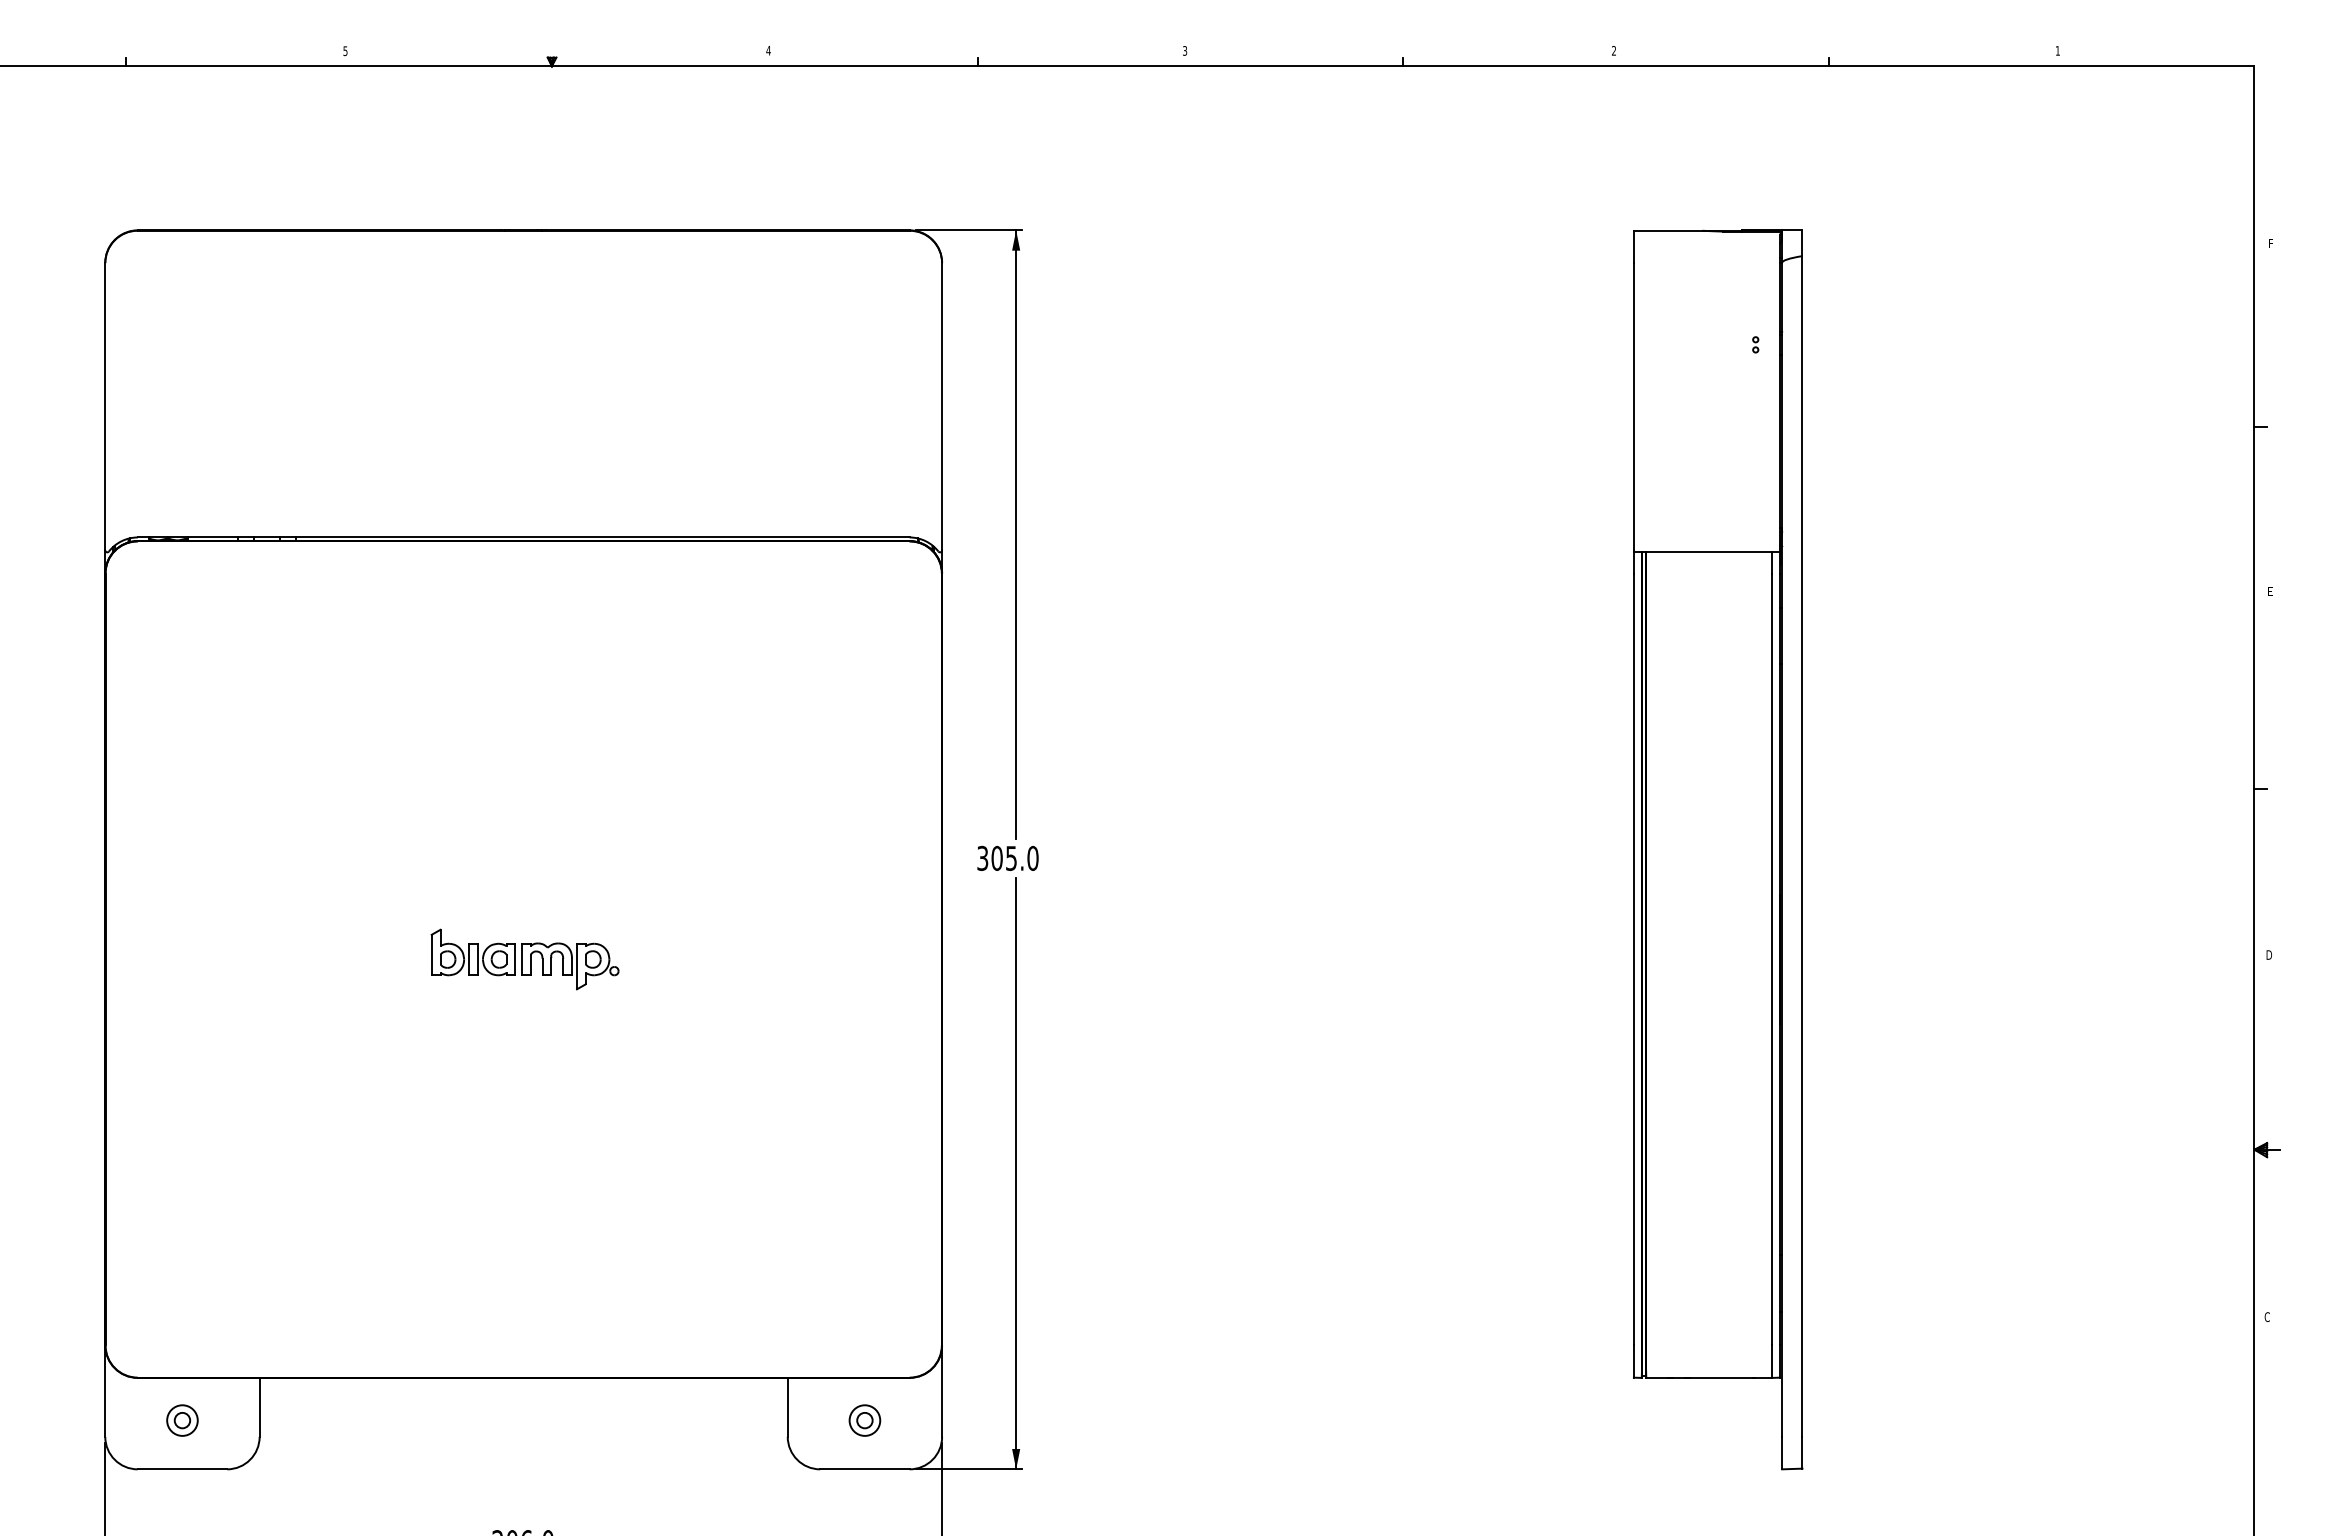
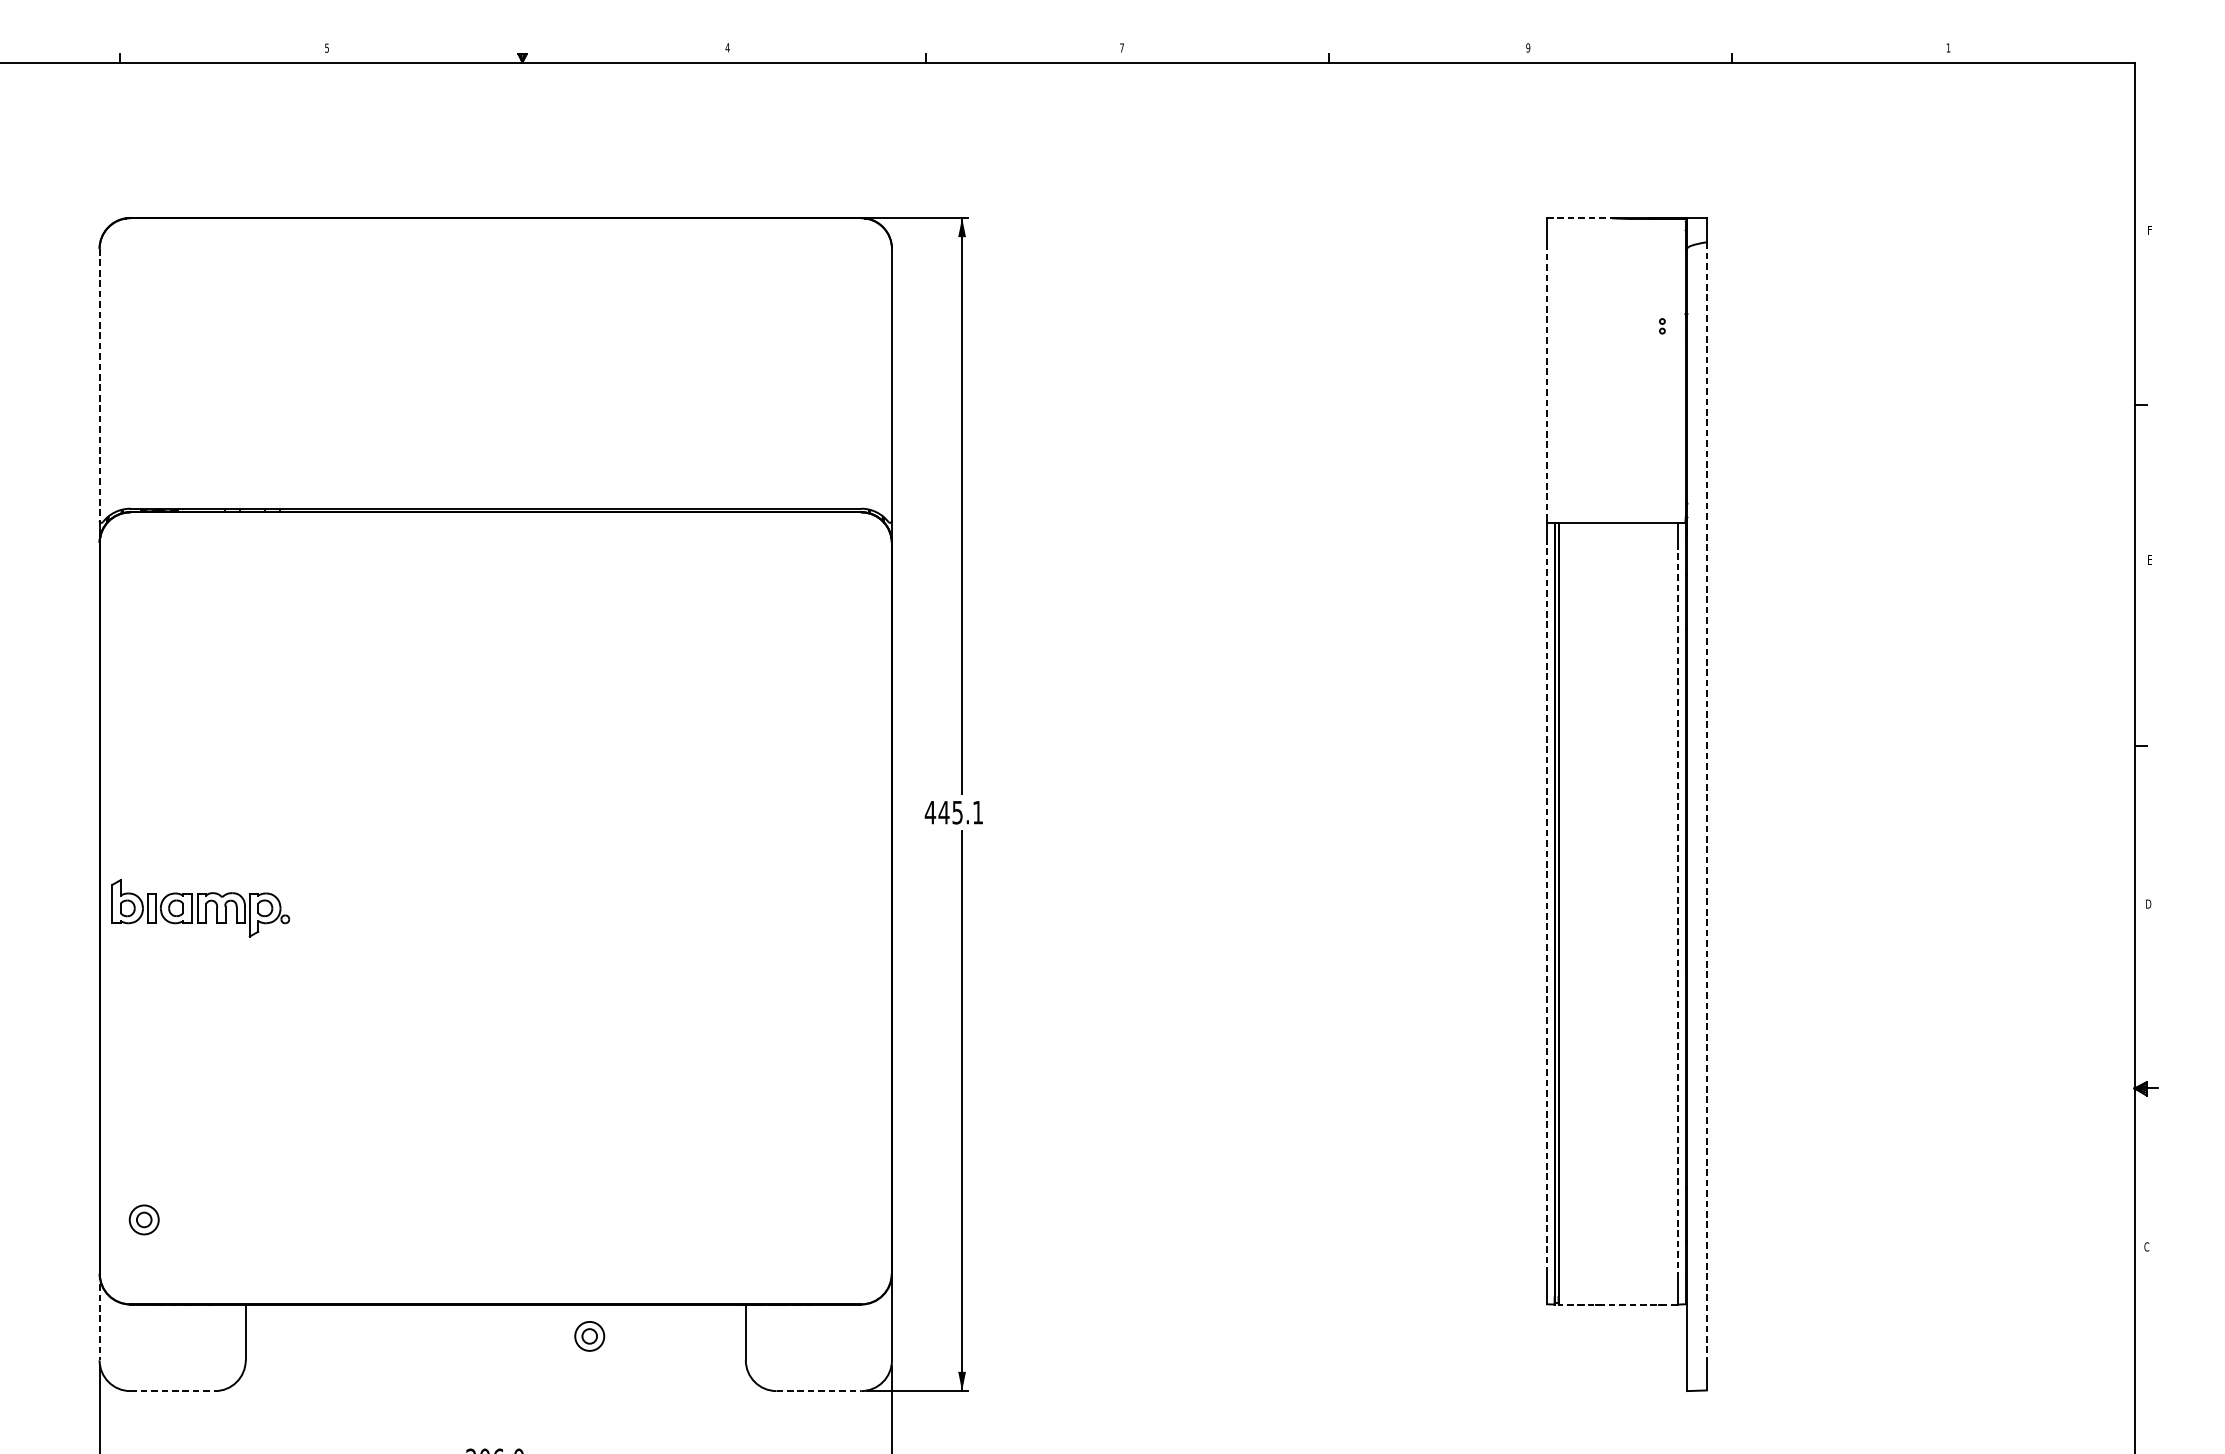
text: (1185, 50) -> (1122, 47), 3 -> 7
text: (1613, 50) -> (1527, 47), 2 -> 9
line: (1668, 230) -> (1579, 218), solid -> dashed
line: (105, 406) -> (99, 384), solid -> dashed
line: (1633, 406) -> (1546, 384), solid -> dashed
line: (1802, 846) -> (1706, 801), solid -> dashed
text: (1007, 857) -> (953, 811), 305.0 -> 445.1
part: (524, 959) -> (200, 908), moved
line: (1633, 959) -> (1546, 908), solid -> dashed
line: (1772, 959) -> (1678, 908), solid -> dashed
line: (1709, 1377) -> (1618, 1304), solid -> dashed
line: (105, 1391) -> (99, 1317), solid -> dashed
part: (182, 1420) -> (144, 1219), moved
part: (864, 1420) -> (589, 1336), moved
line: (182, 1469) -> (172, 1391), solid -> dashed
line: (864, 1469) -> (818, 1391), solid -> dashed

